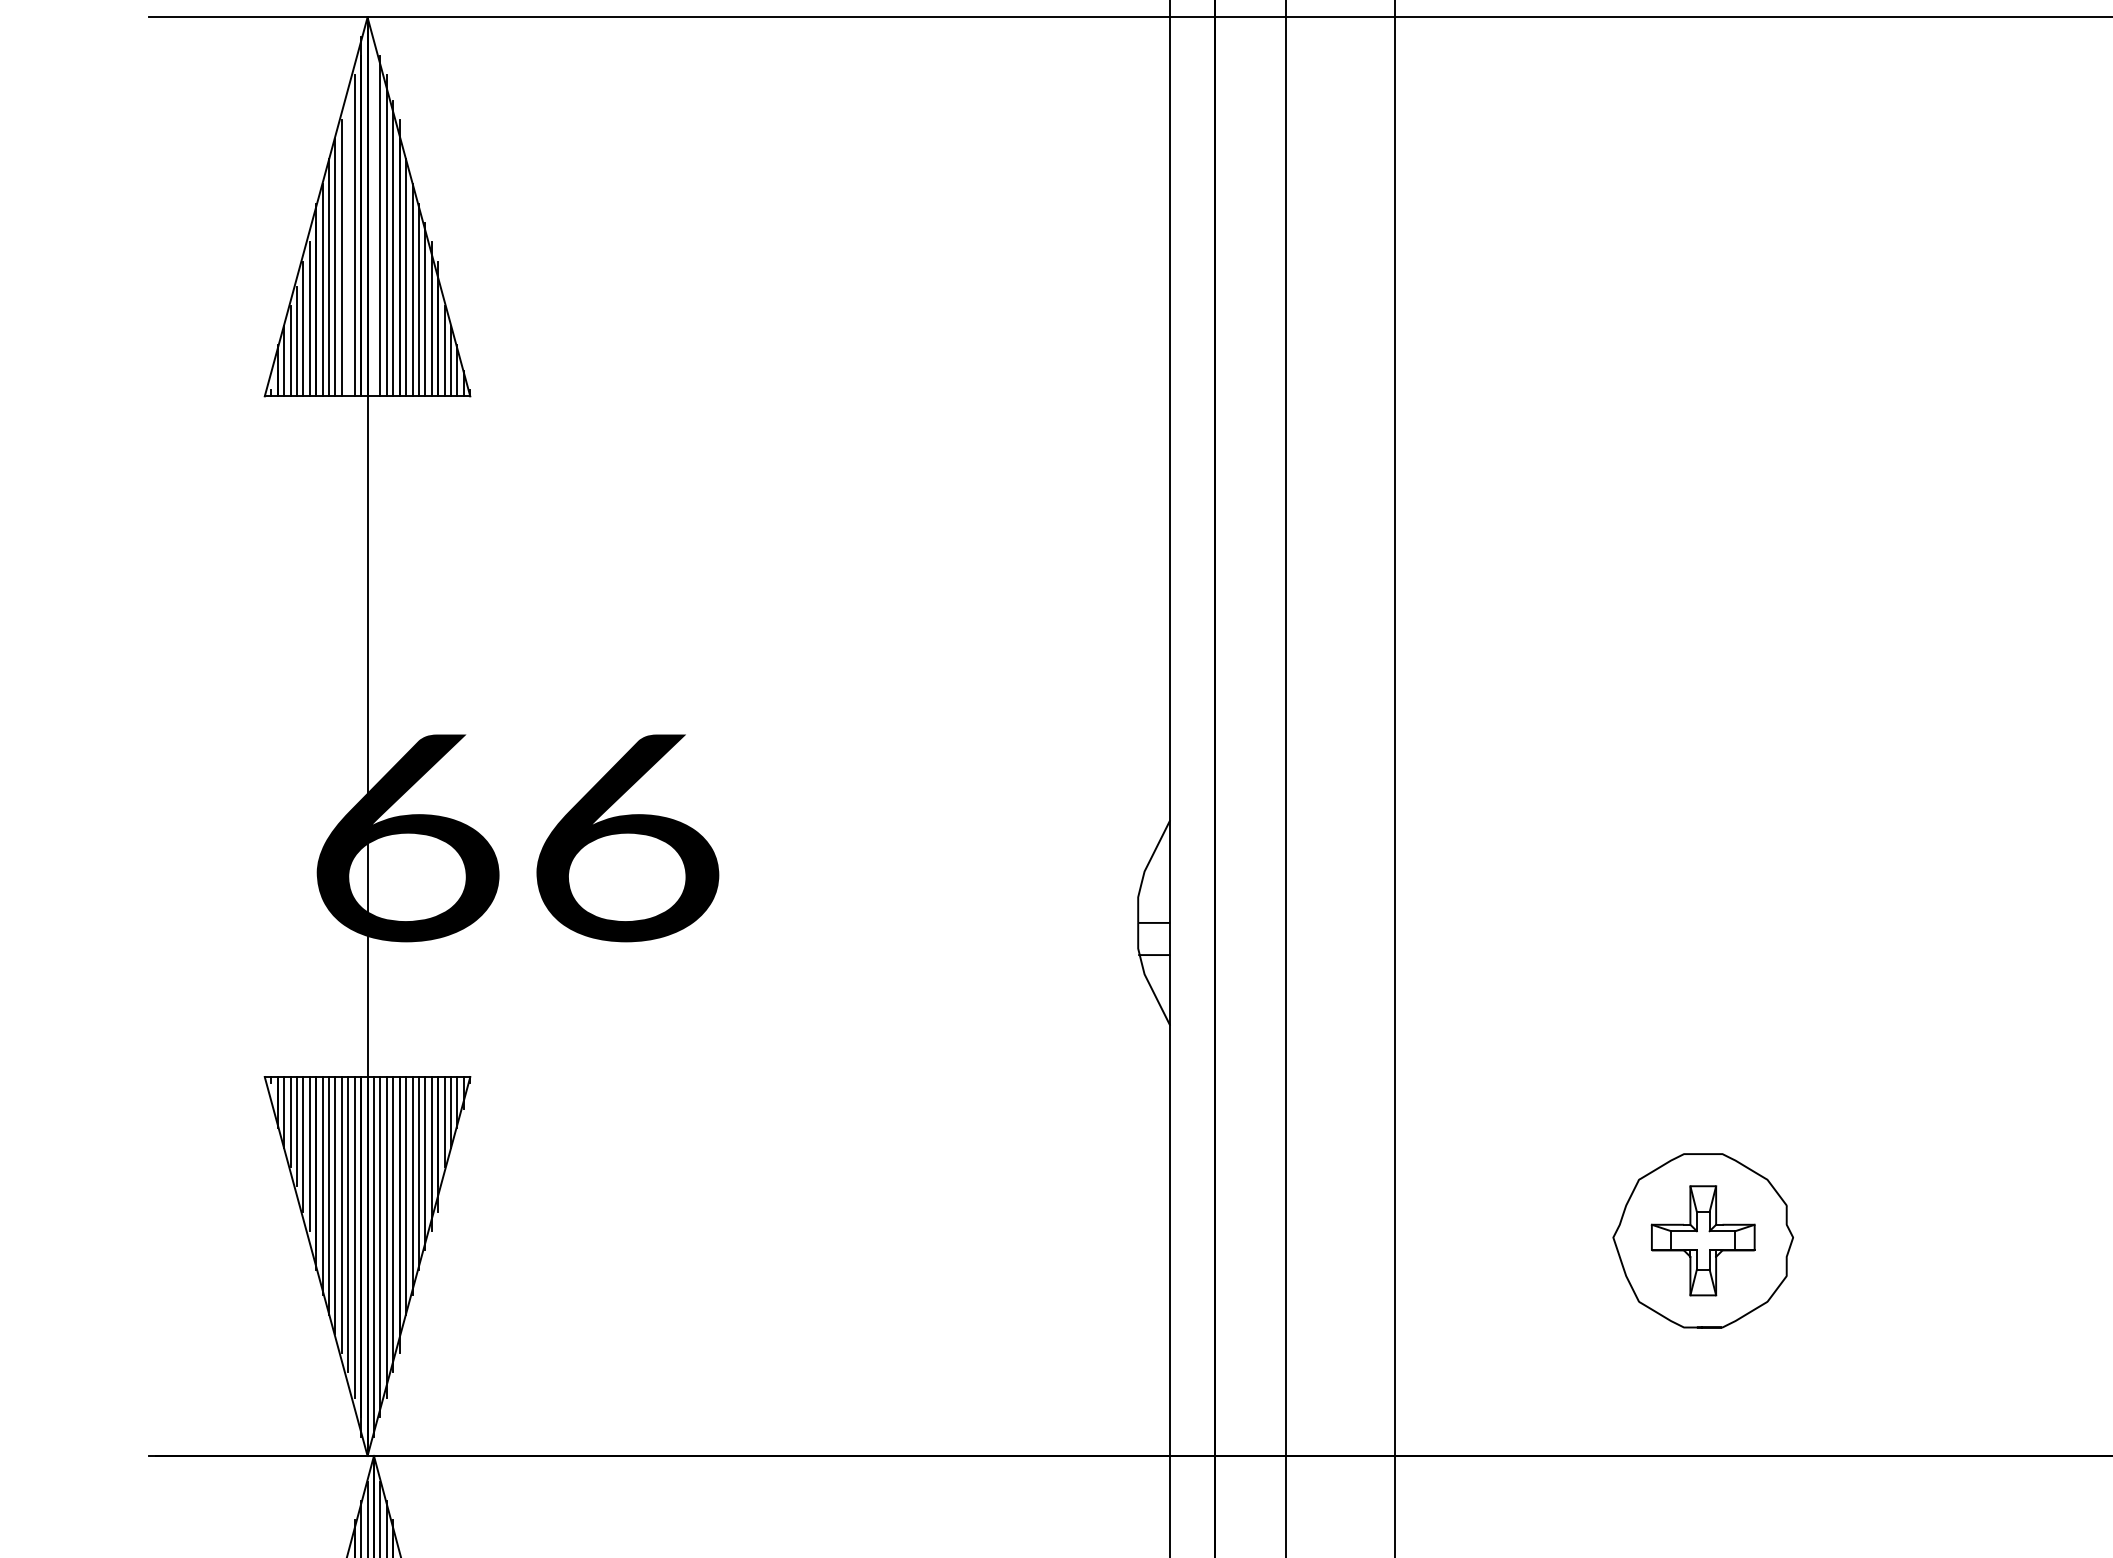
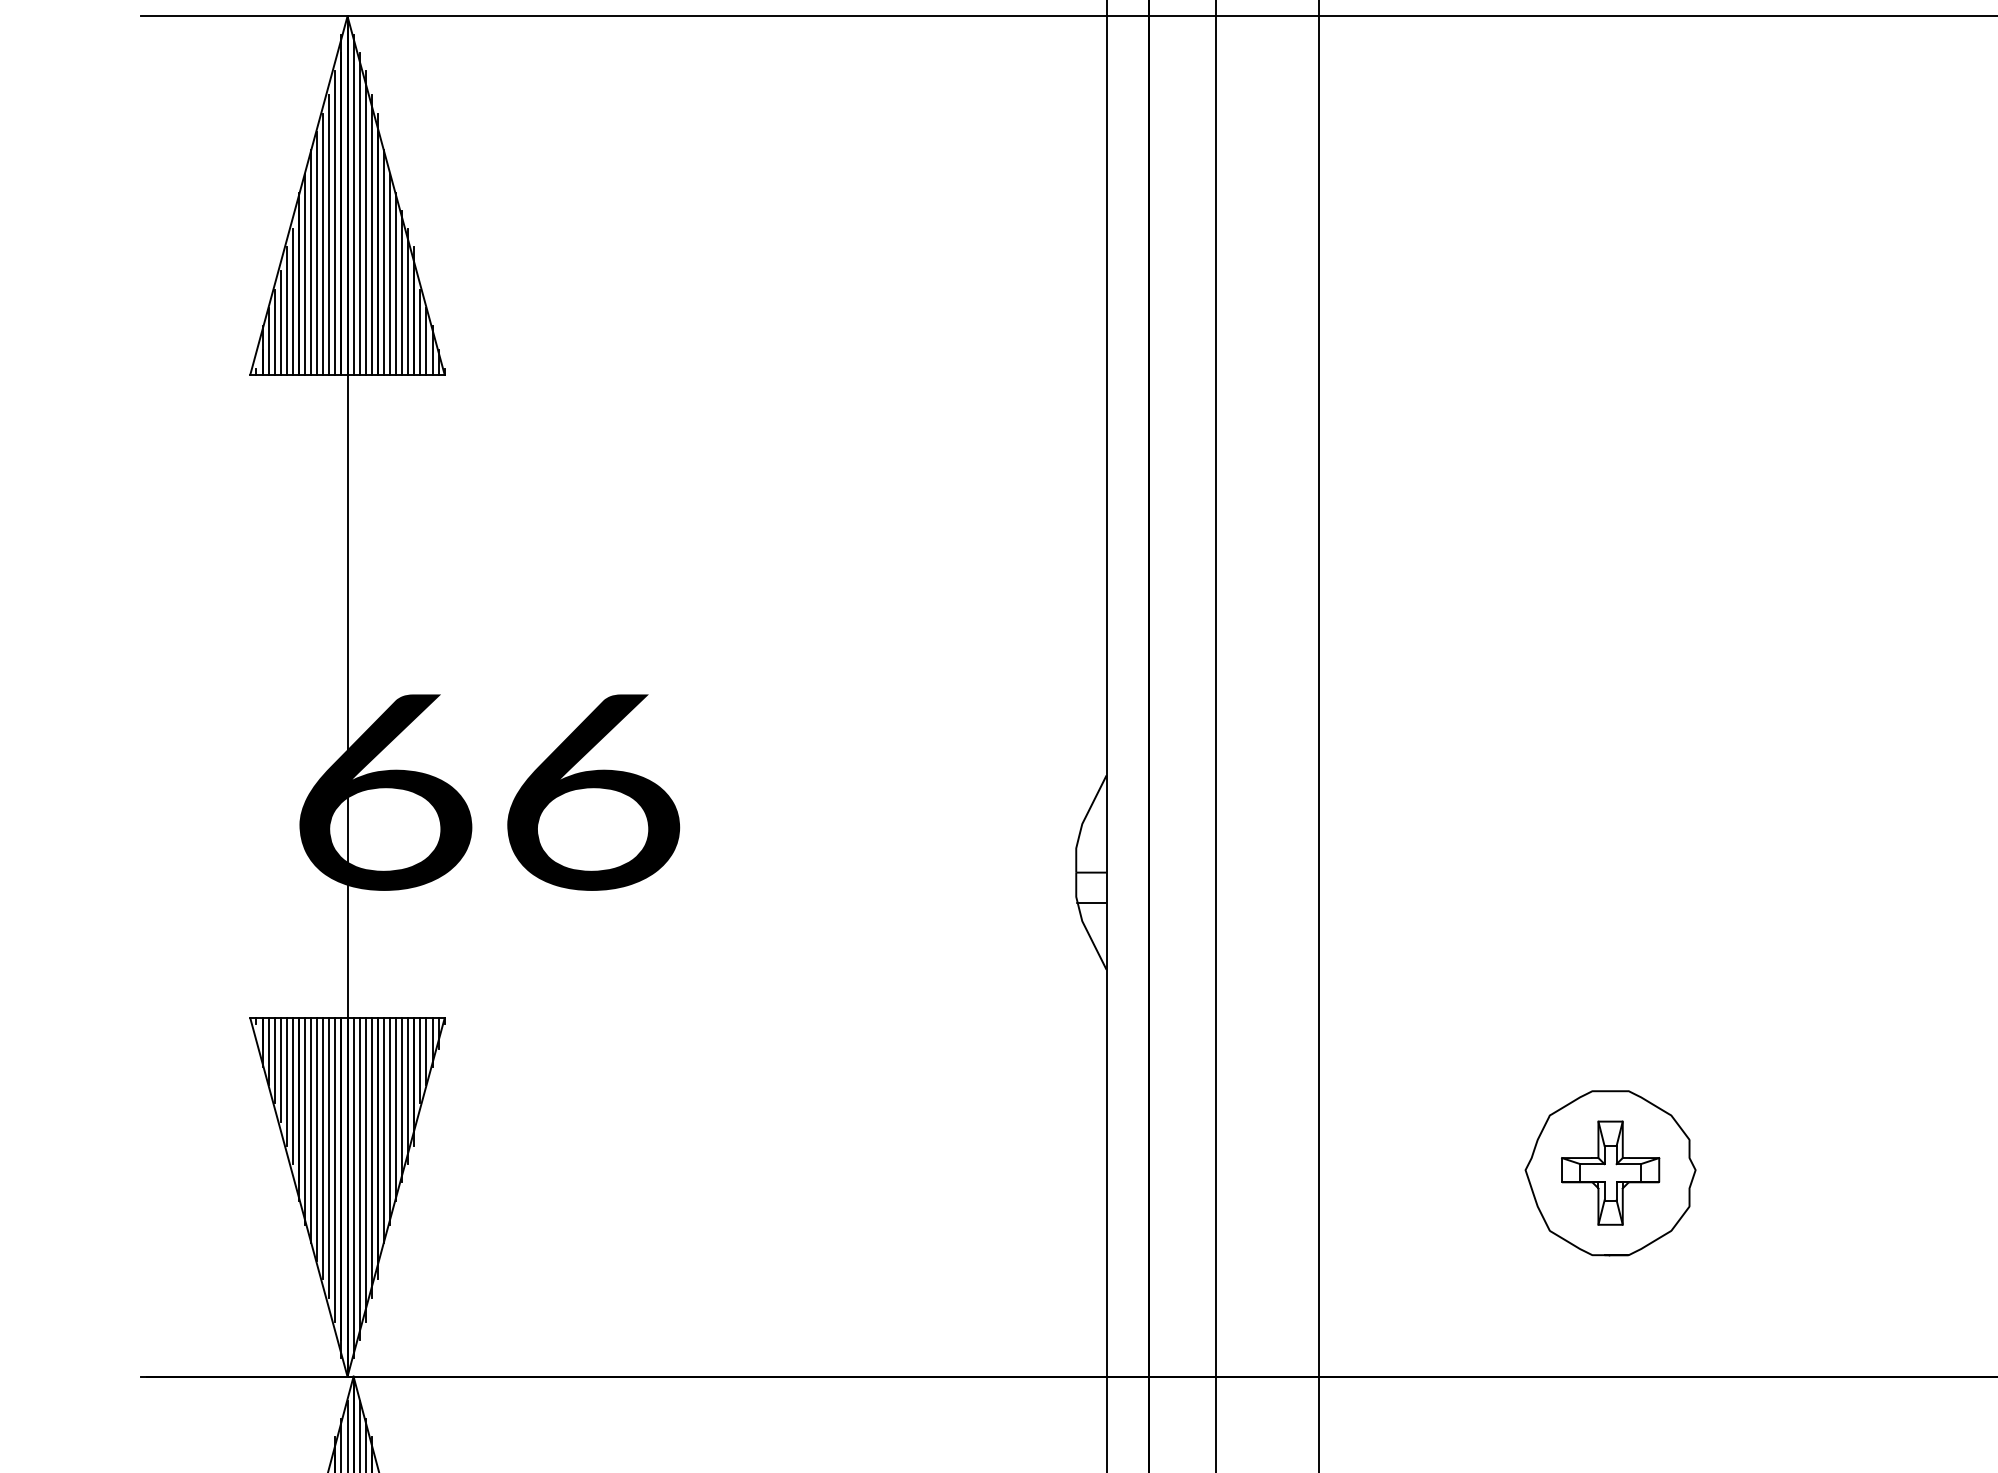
line: (373, 216) -> (353, 204), added
line: (348, 248) -> (329, 234), added

